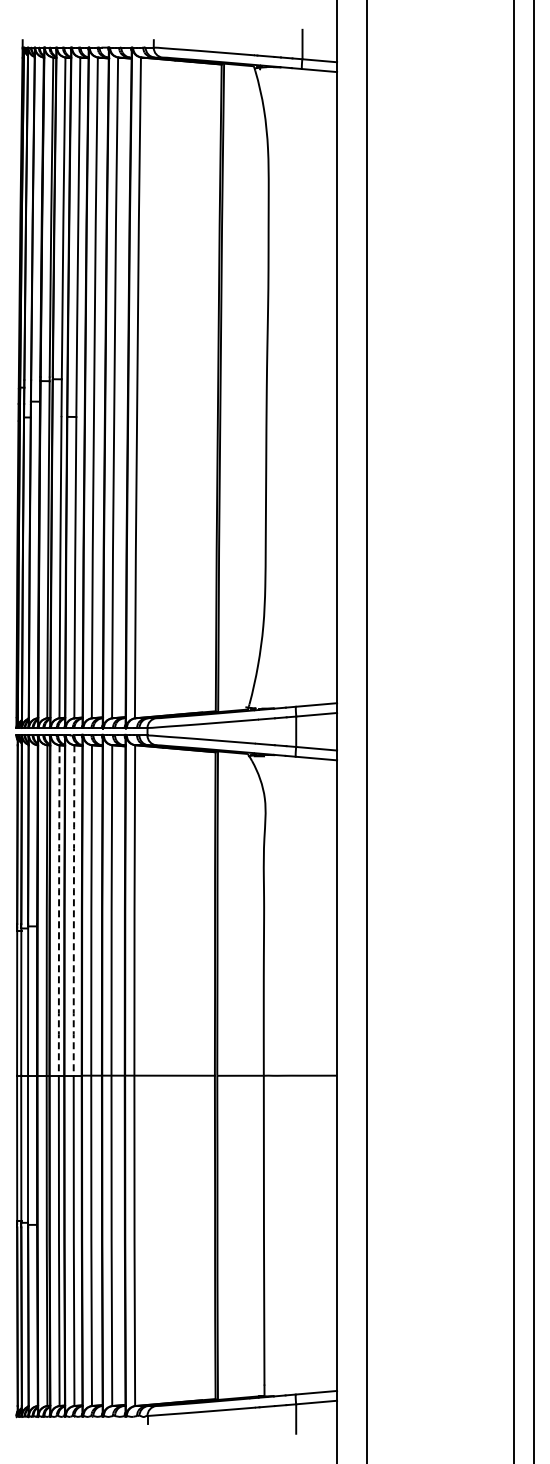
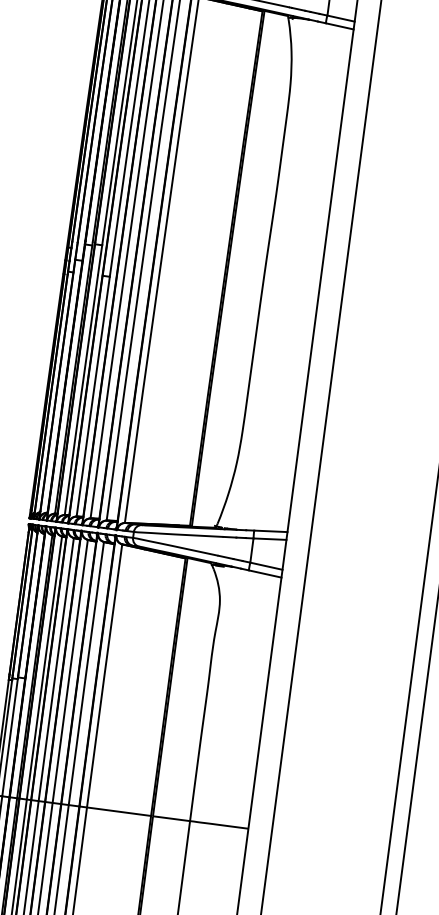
arc: (59, 910) -> (44, 668), dashed -> solid
arc: (73, 910) -> (55, 669), dashed -> solid

